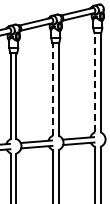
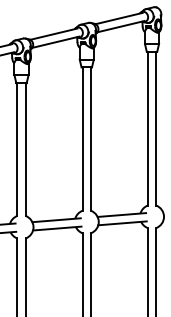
line: (95, 82) -> (148, 128), dashed -> solid
line: (53, 88) -> (83, 137), dashed -> solid

